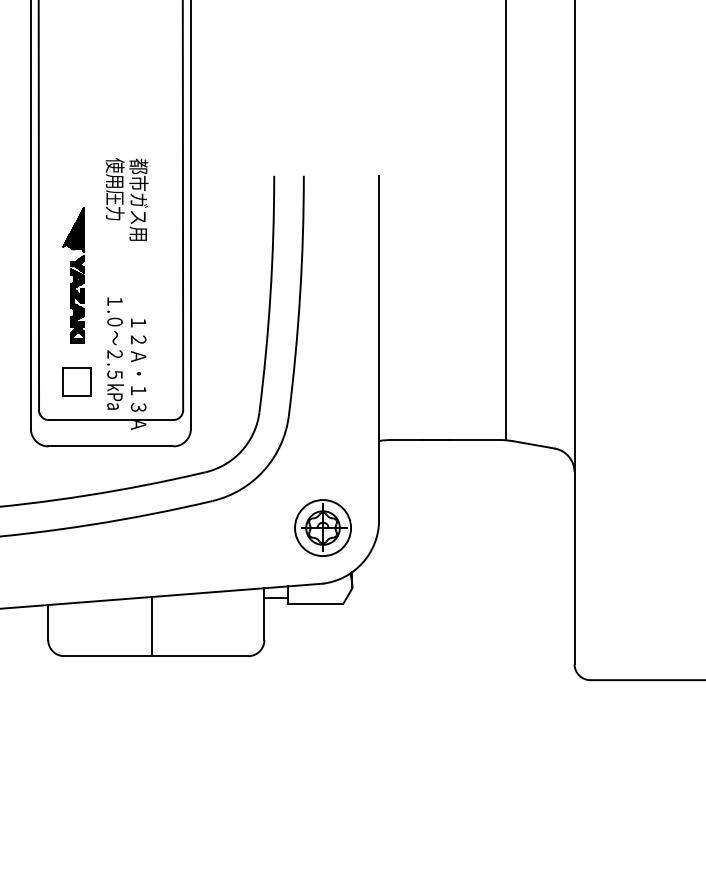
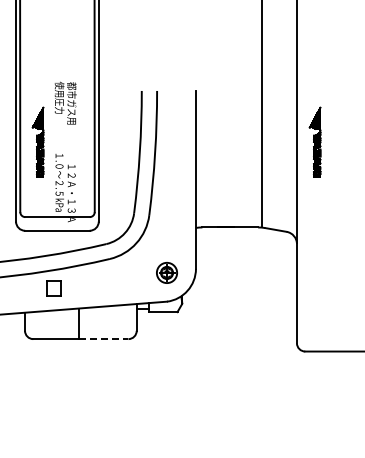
part: (608, 273) -> (314, 141), added
part: (76, 382) -> (53, 288), moved
part: (322, 527) -> (166, 272), size x0.7
line: (200, 656) -> (103, 339), solid -> dashed

